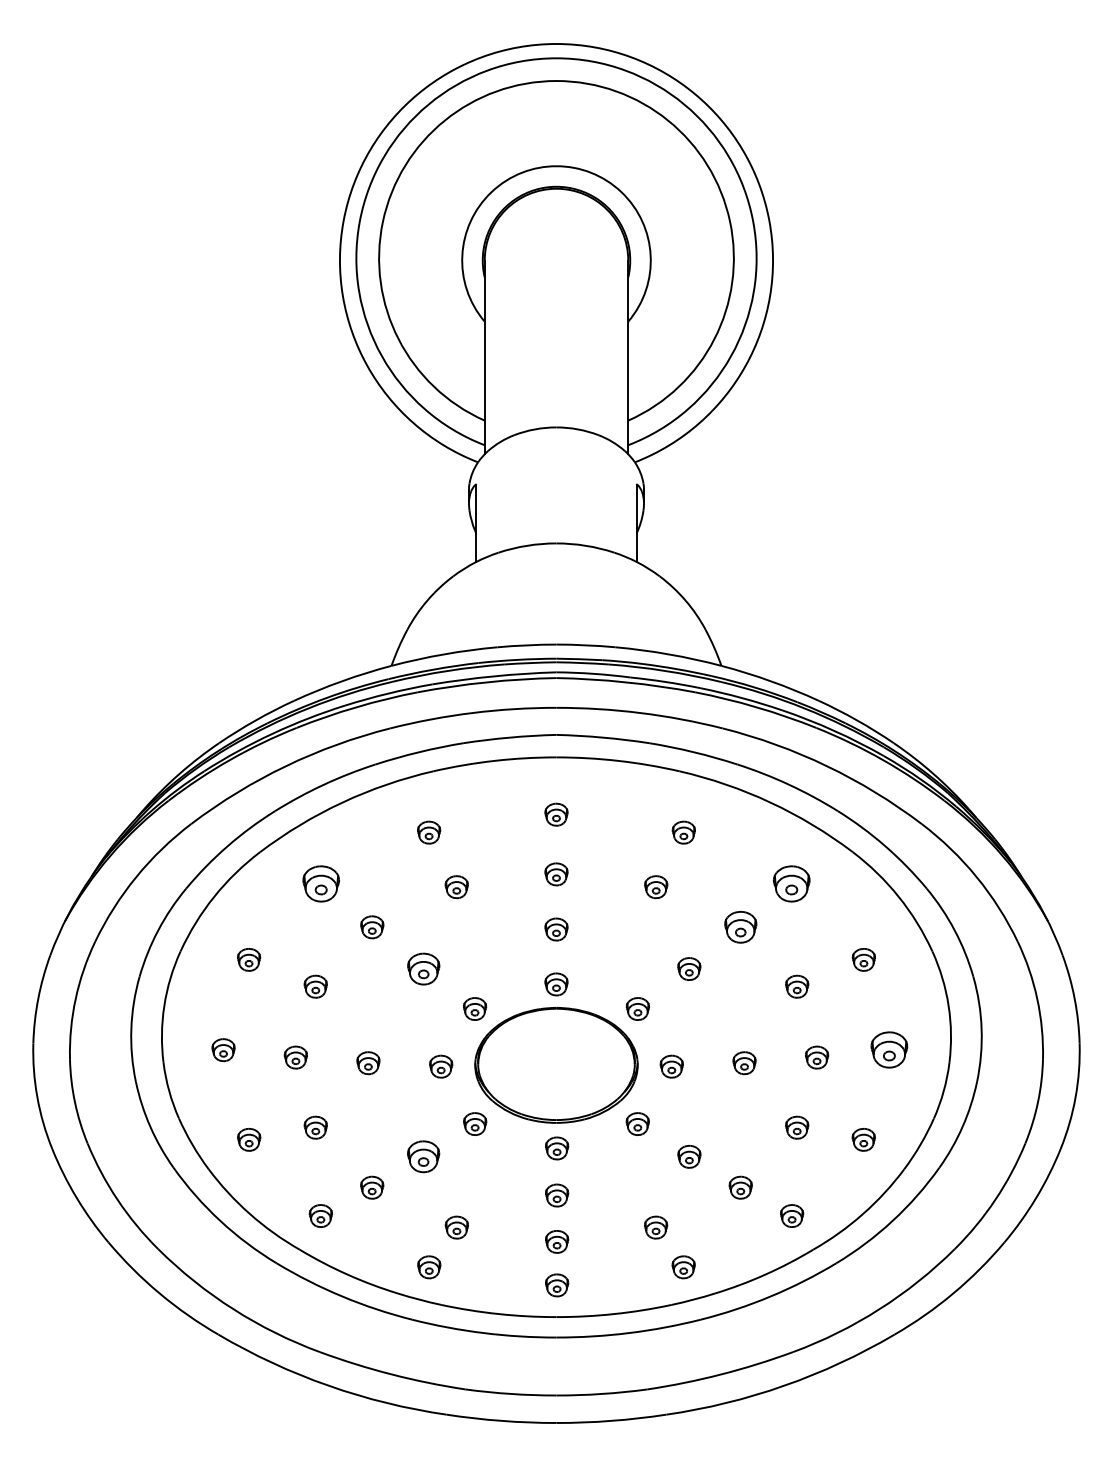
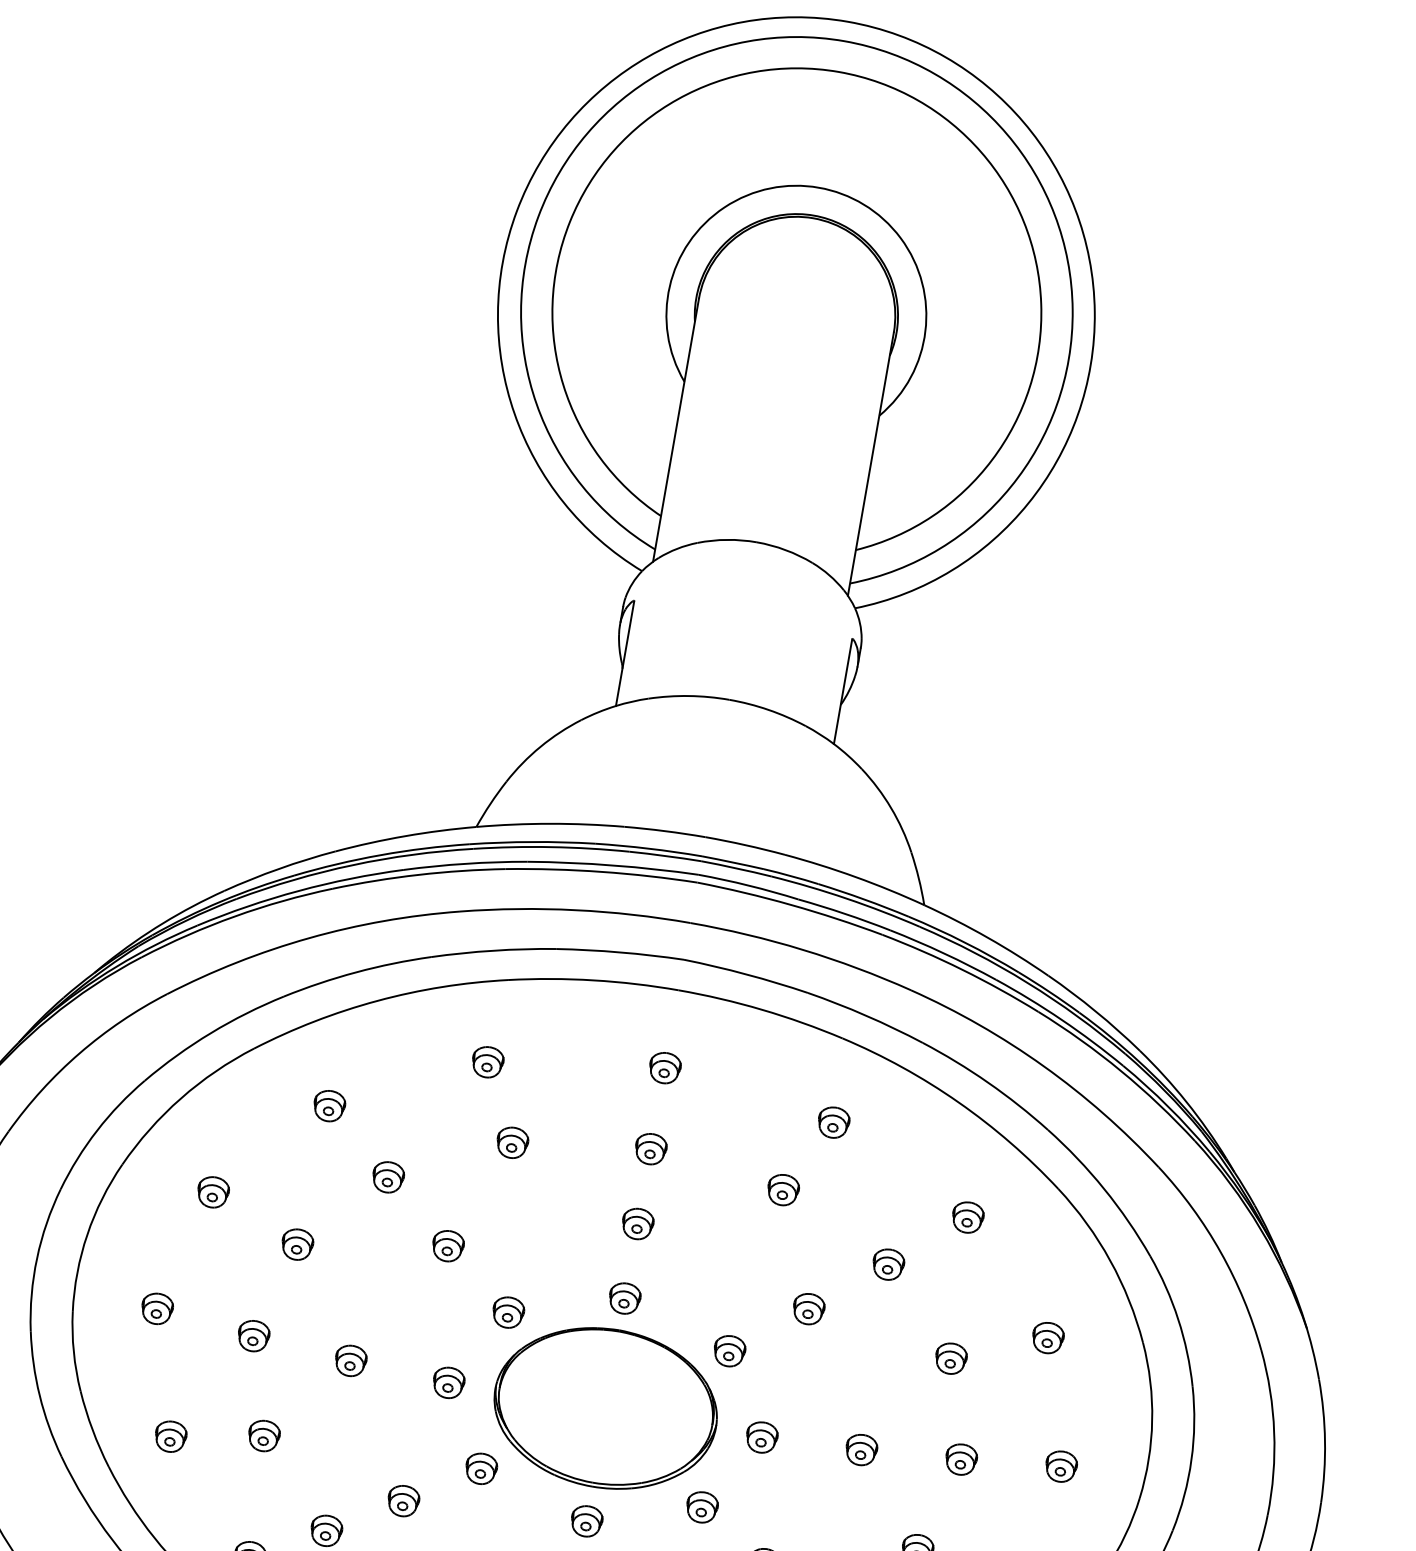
part: (321, 883) -> (329, 1105), size x0.62
part: (791, 883) -> (967, 1217), size x0.62
part: (740, 927) -> (888, 1264), size x0.71
part: (423, 968) -> (448, 1245), size x0.71
part: (889, 1050) -> (1061, 1467), size x0.62
part: (423, 1156) -> (403, 1500), size x0.71

